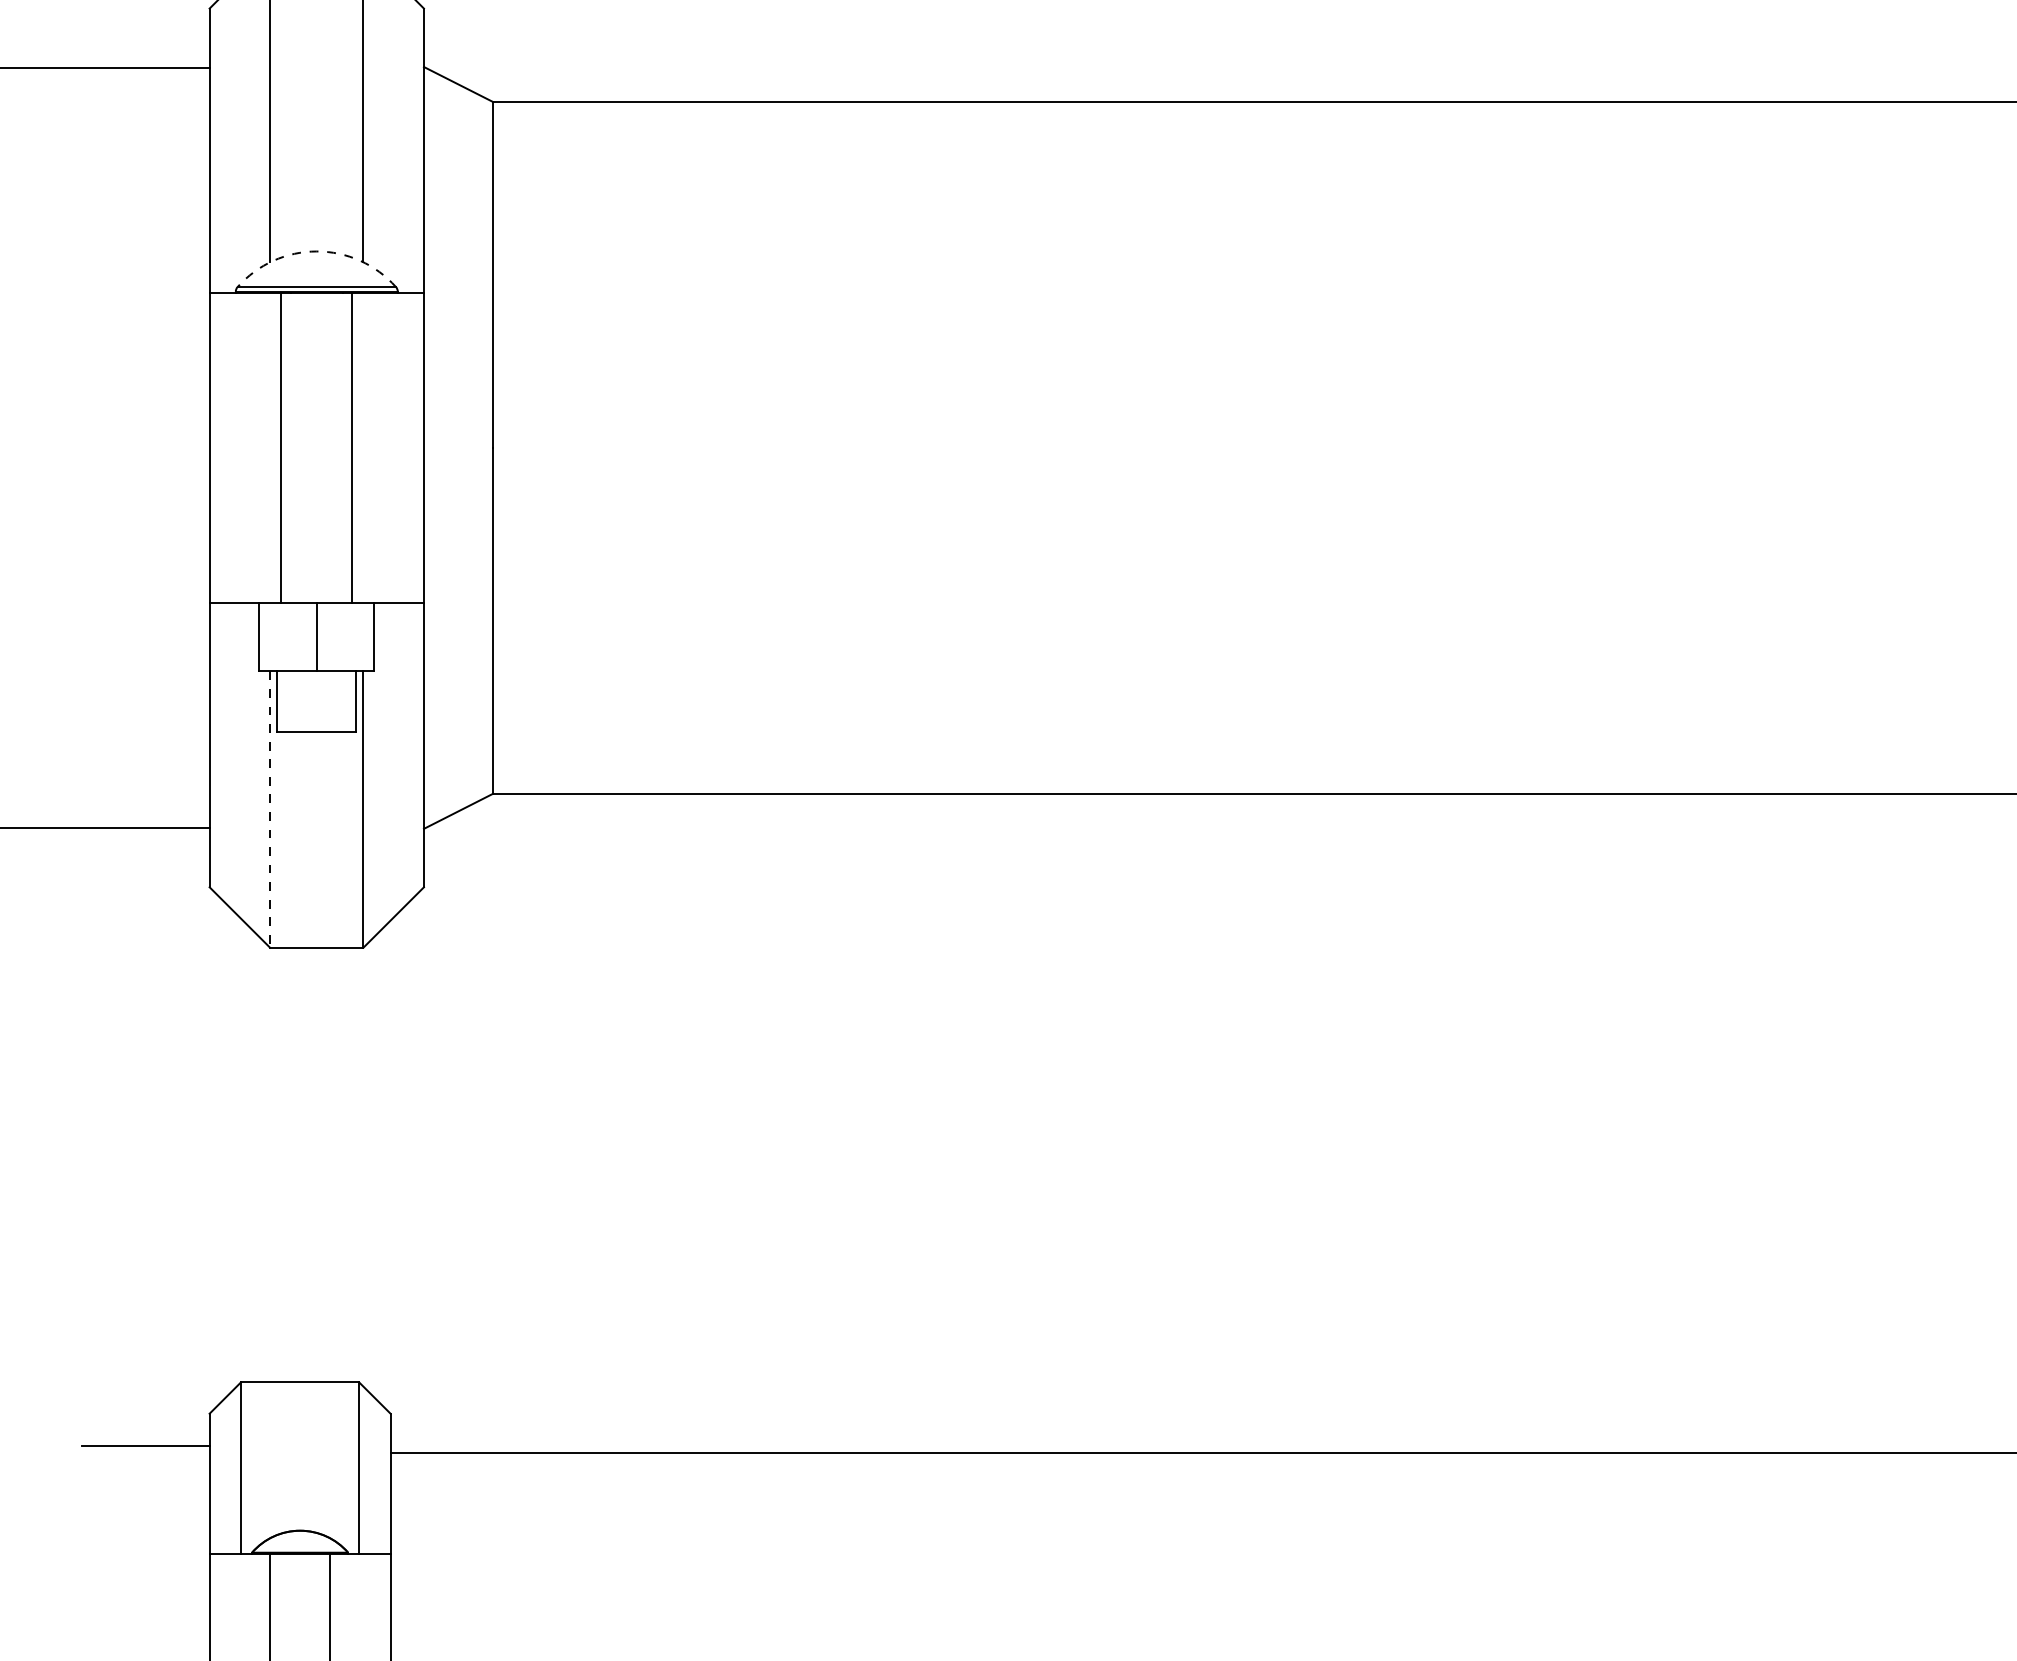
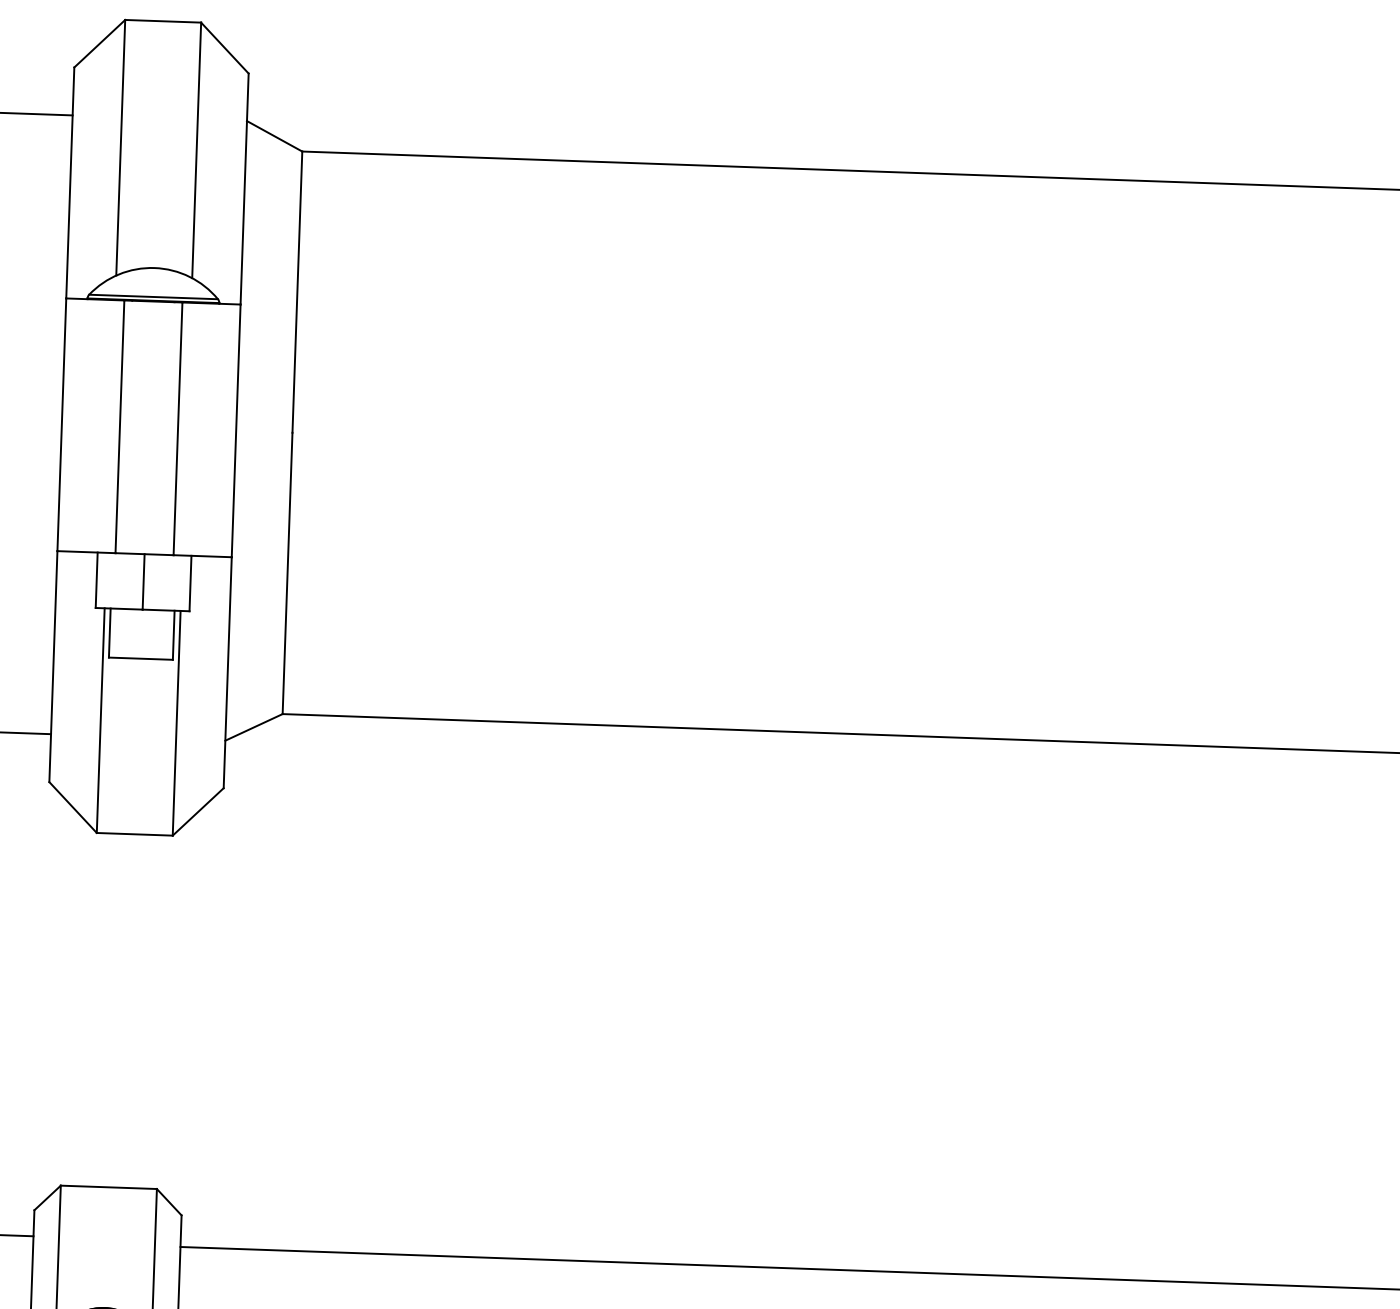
arc: (316, 251) -> (154, 268), dashed -> solid
line: (270, 810) -> (101, 721), dashed -> solid

